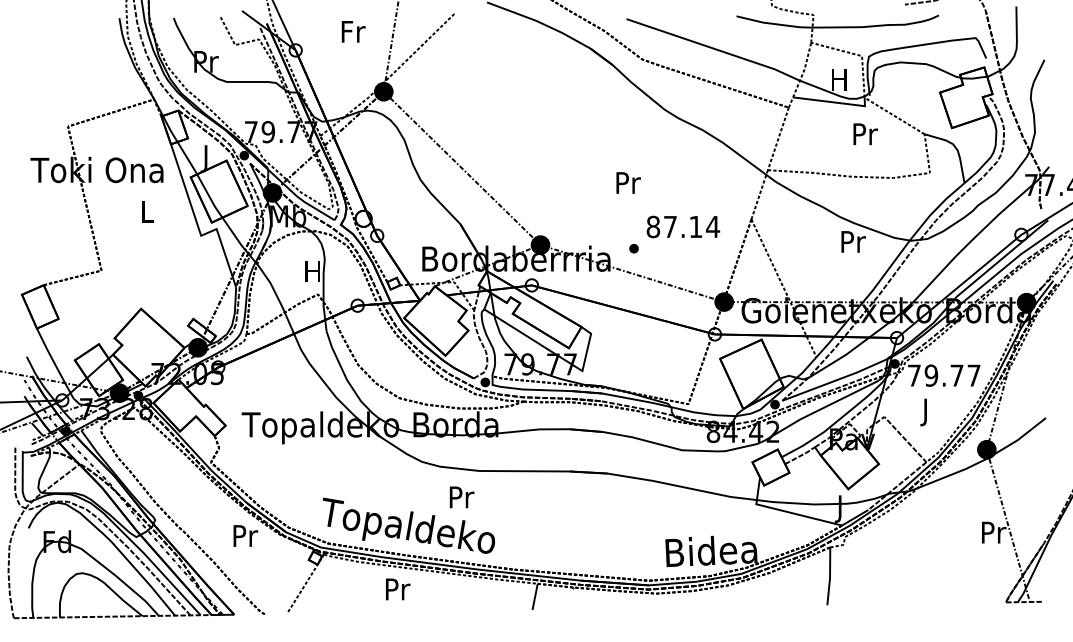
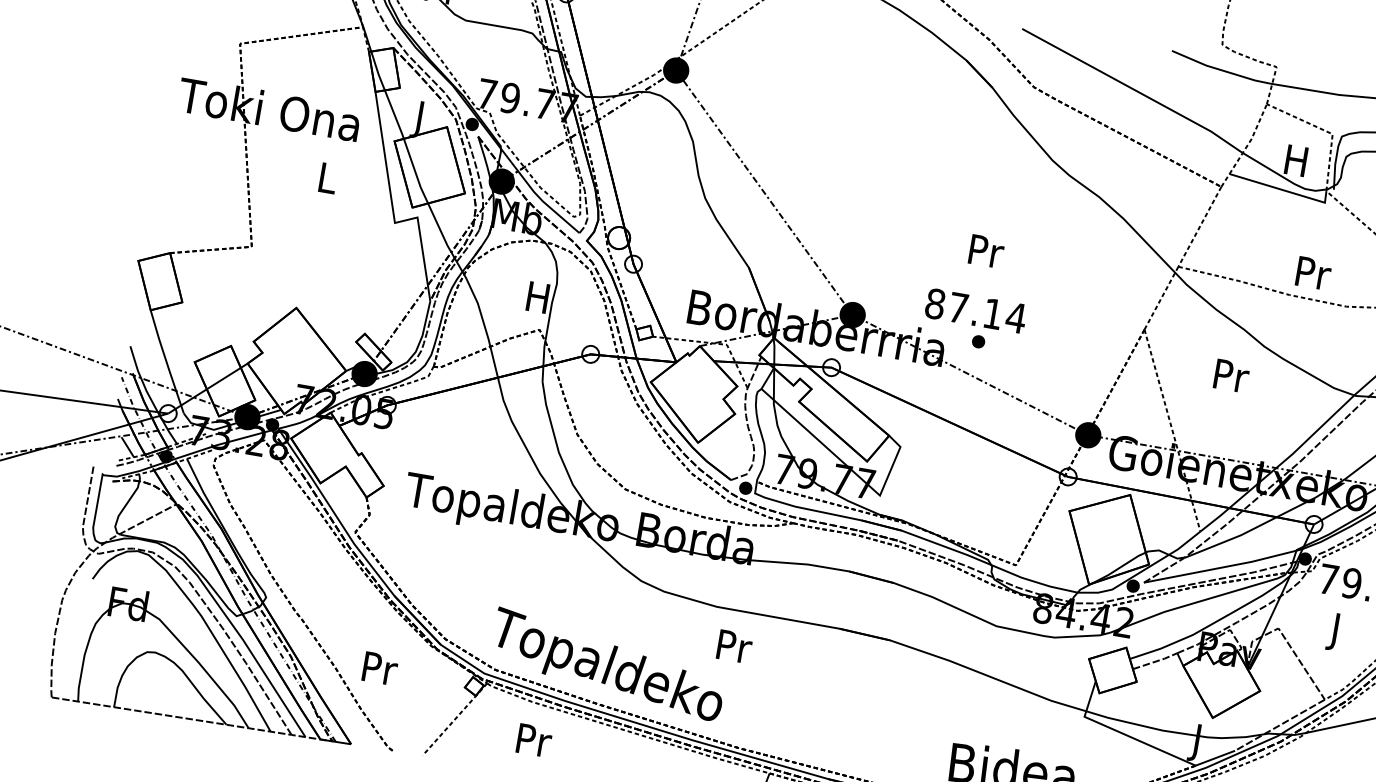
text: (865, 134) -> (1313, 273), moved
text: (683, 226) -> (976, 310), moved
text: (853, 241) -> (1231, 375), moved
text: (461, 497) -> (733, 646), moved
text: (245, 535) -> (379, 667), moved
text: (398, 589) -> (534, 740), moved

